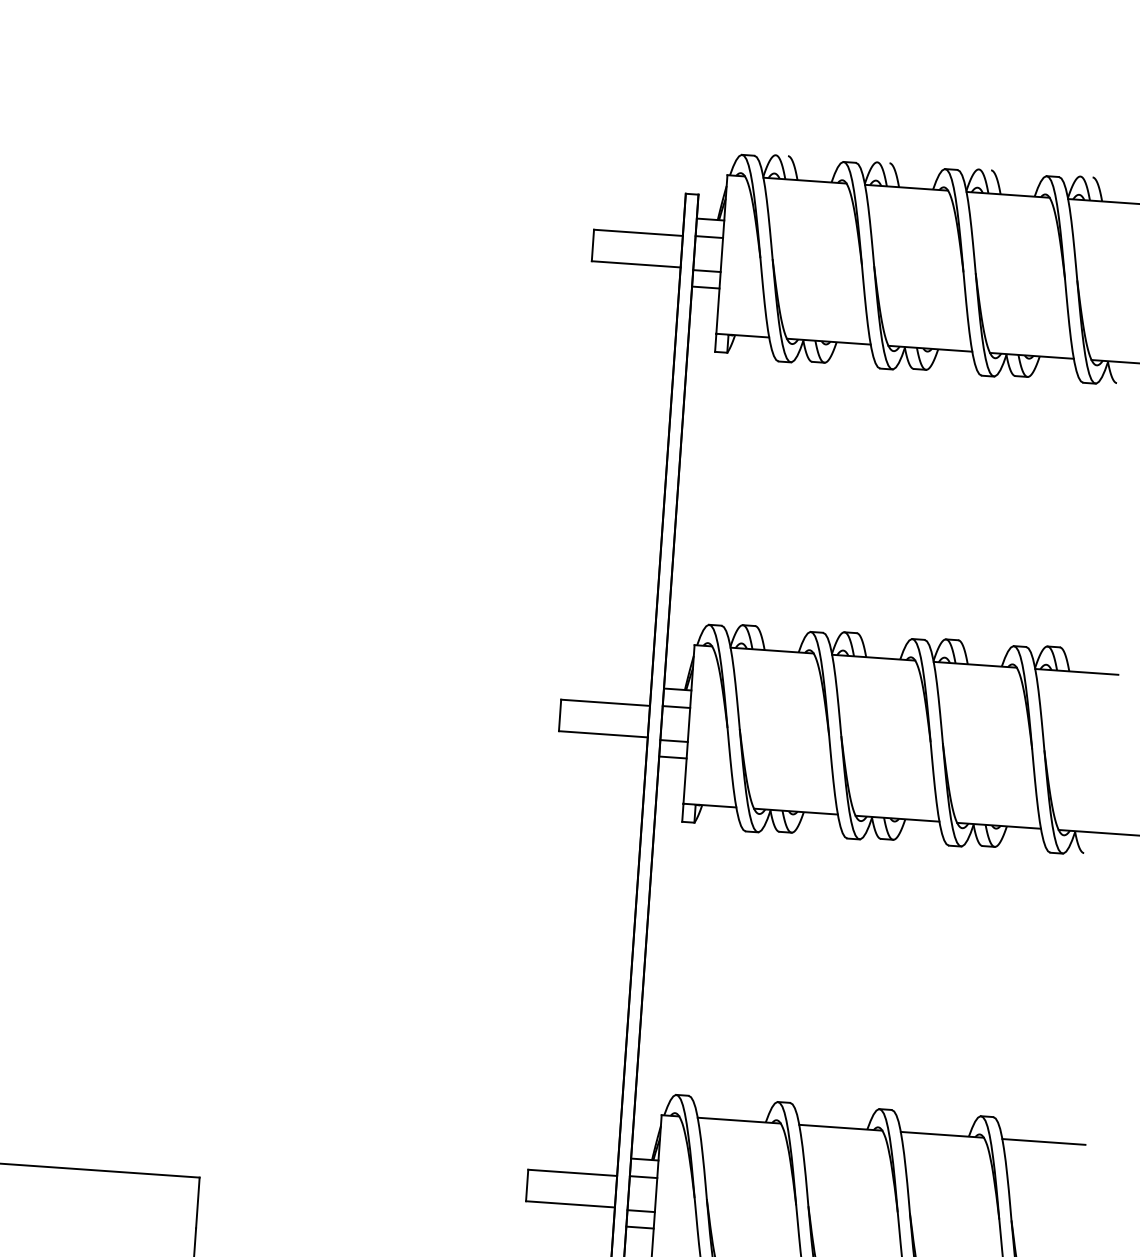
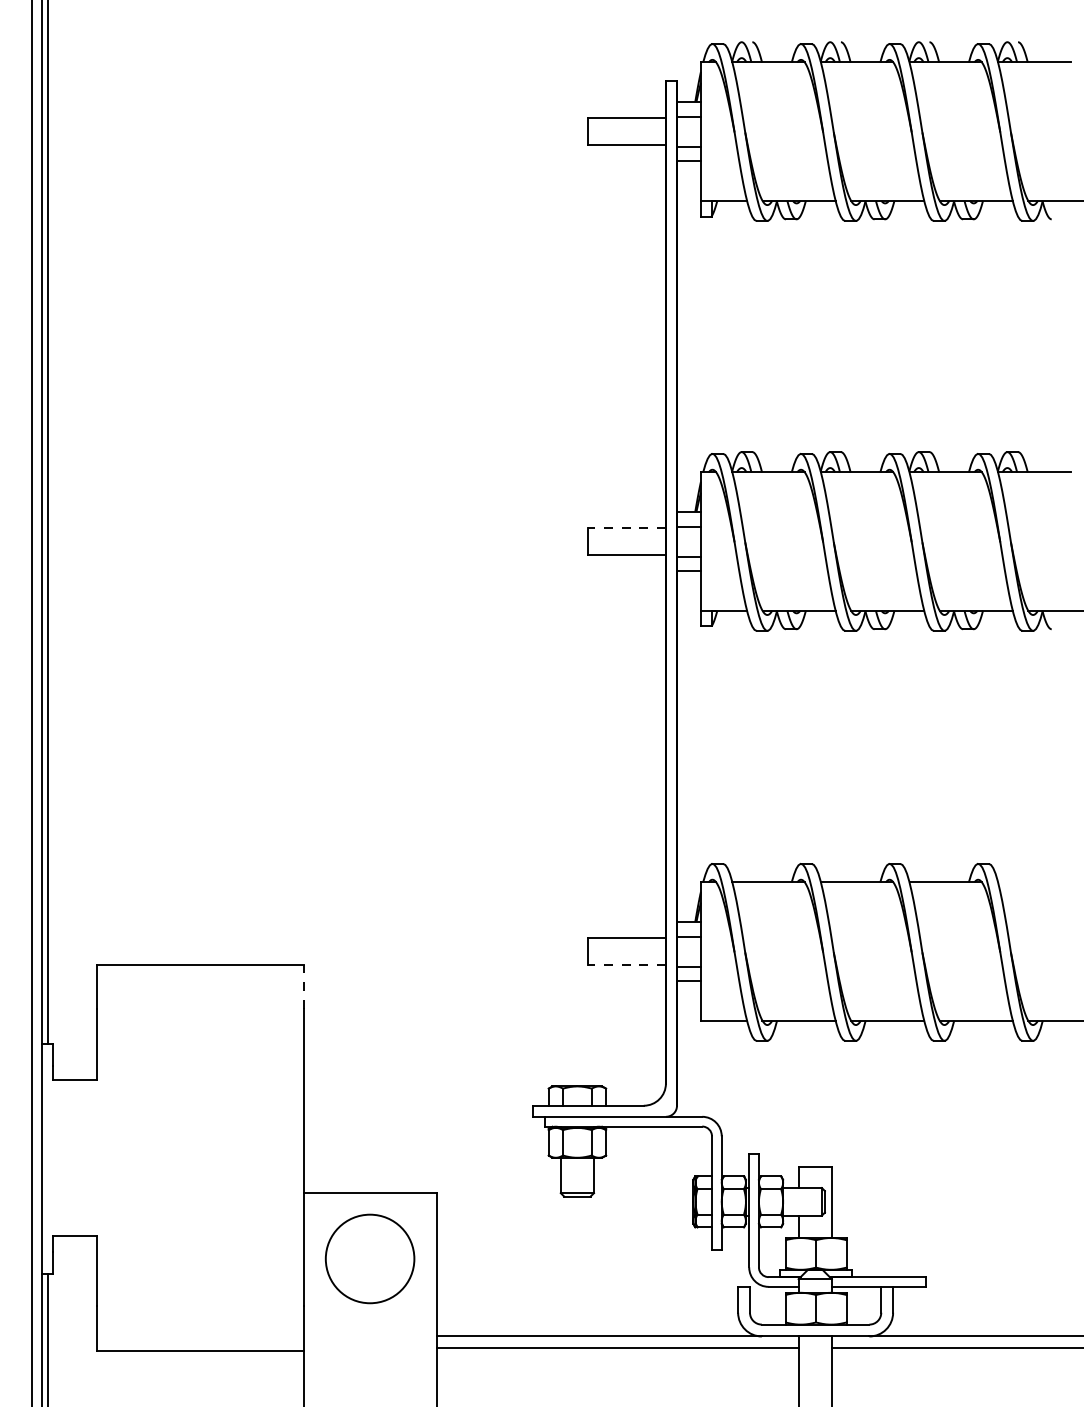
line: (605, 702) -> (627, 527), solid -> dashed
line: (1044, 1142) -> (1034, 882), removed
line: (197, 1203) -> (303, 987), solid -> dashed
line: (570, 1204) -> (627, 965), solid -> dashed

